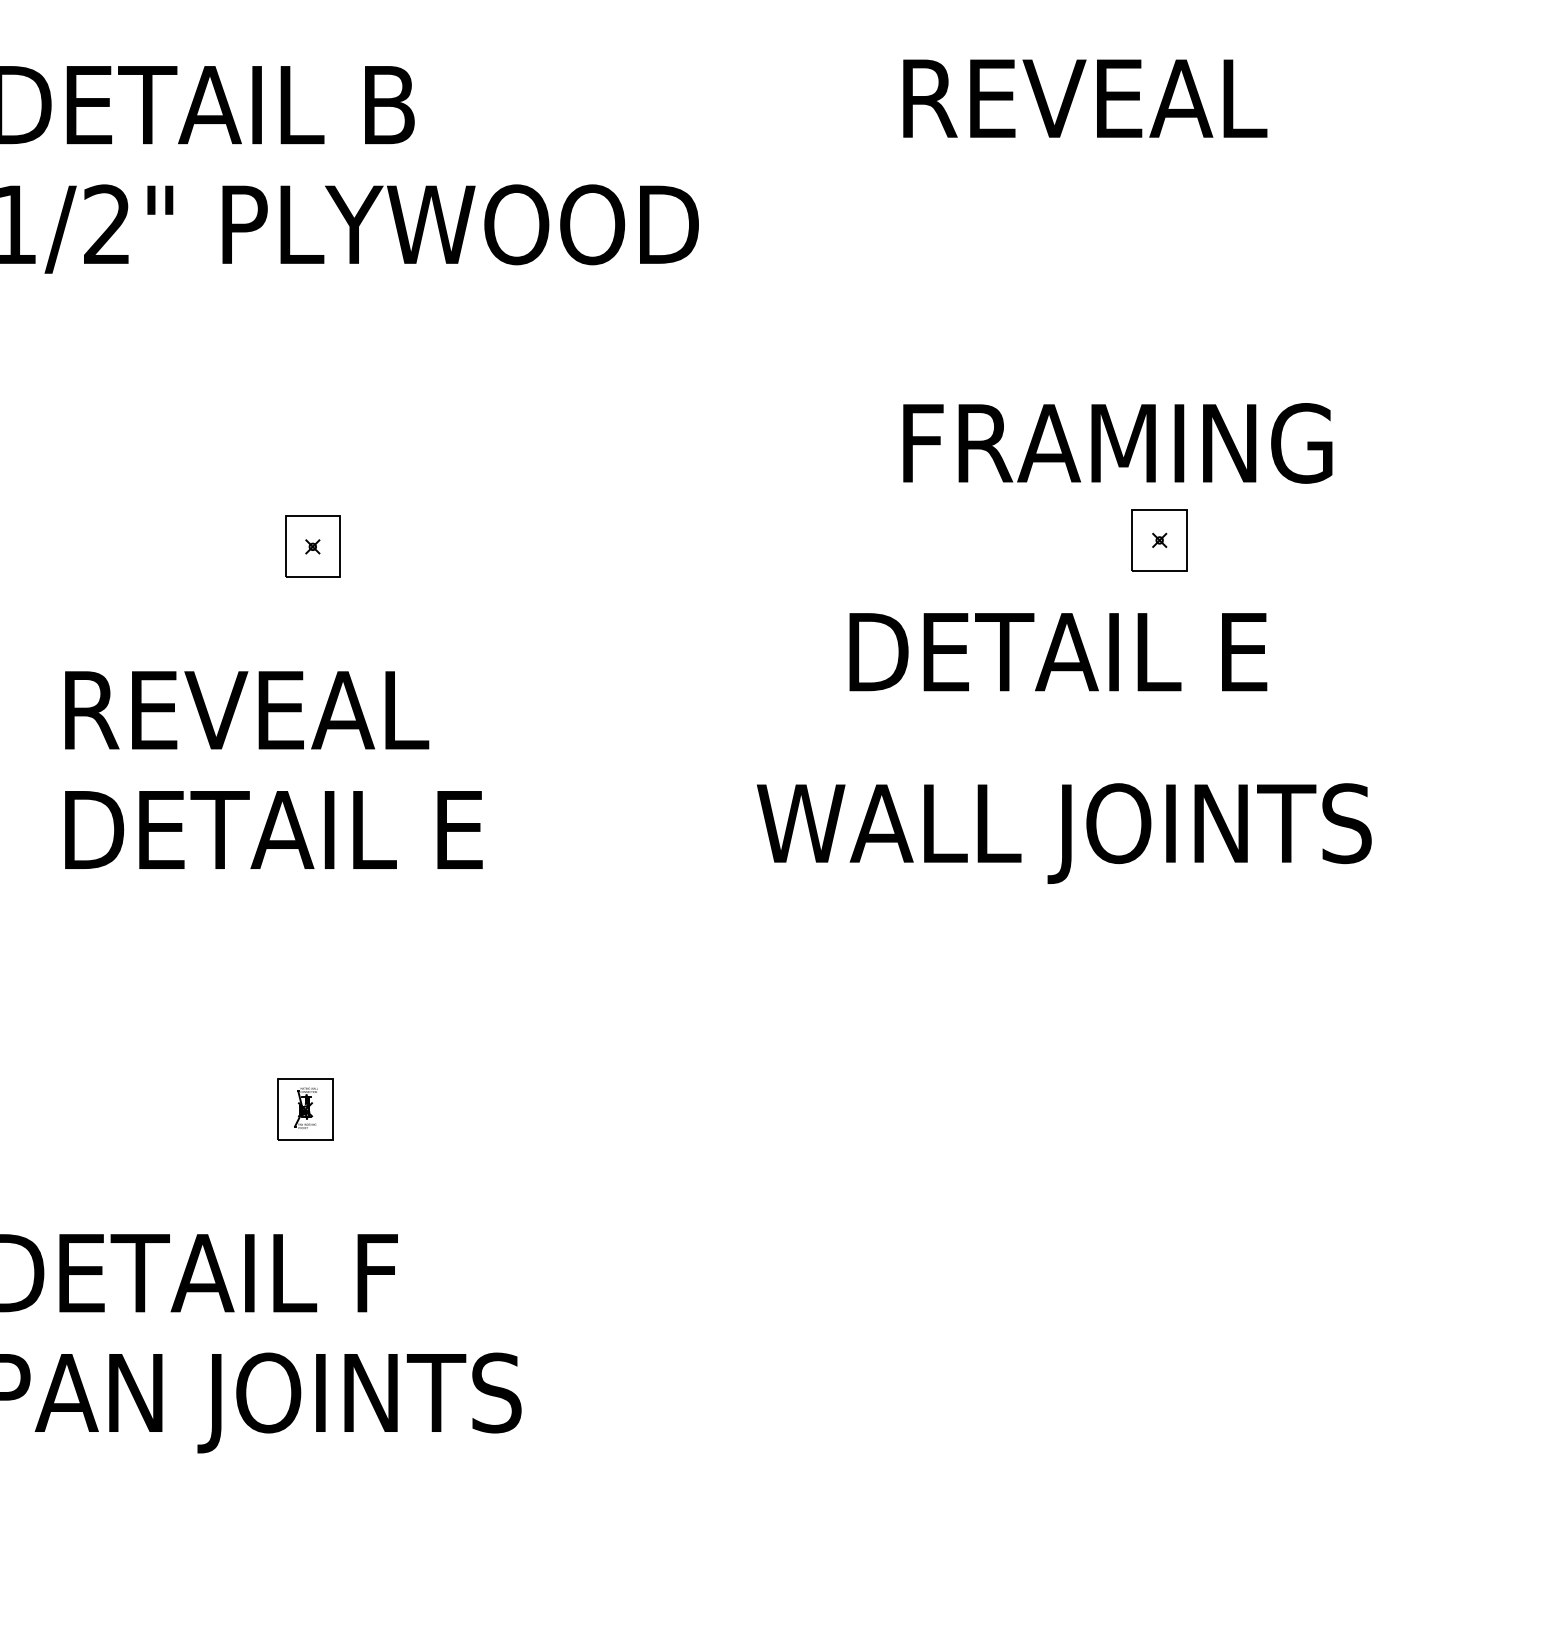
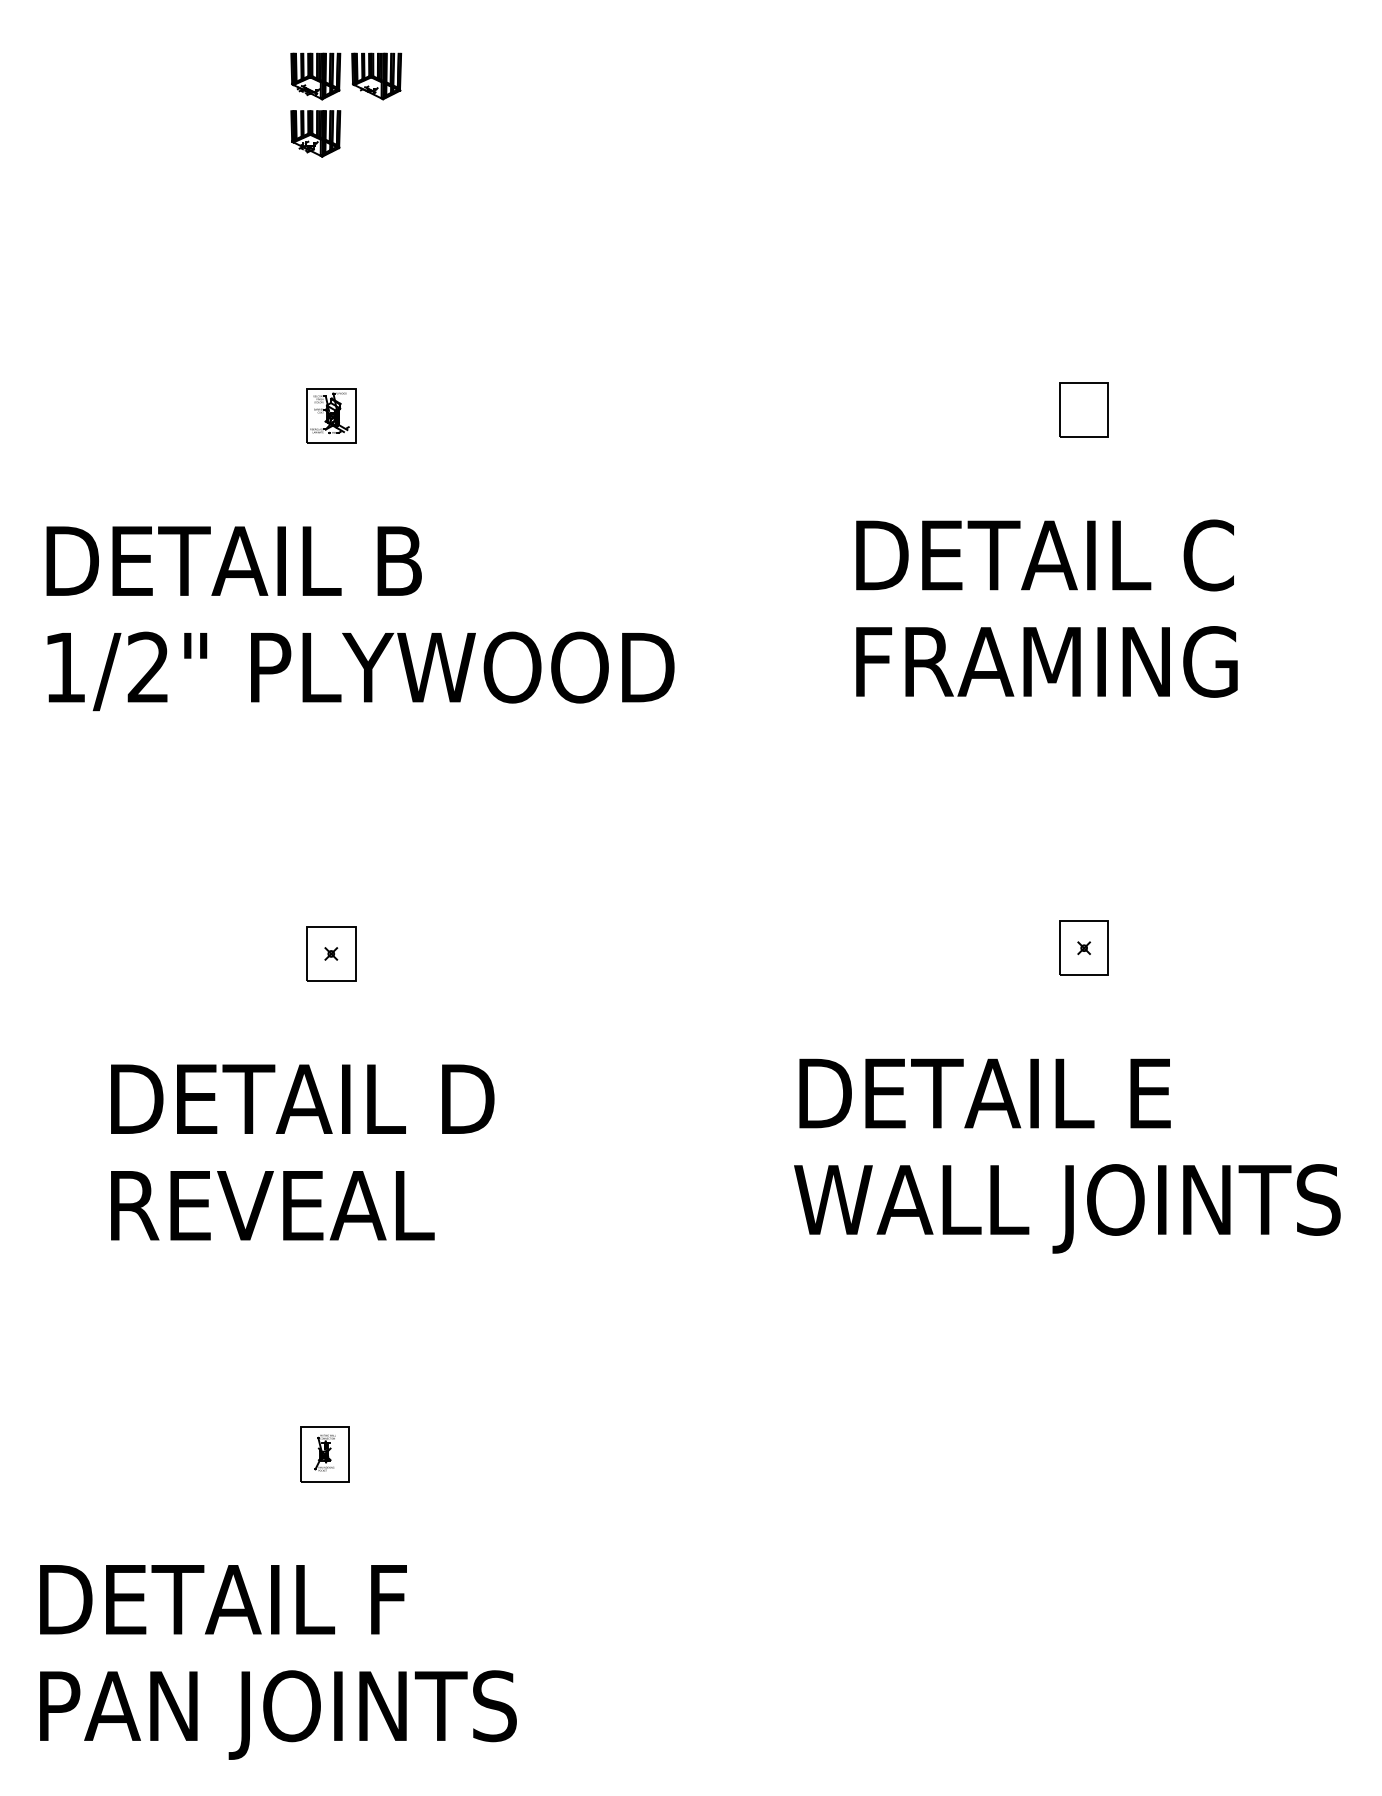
text: (1119, 98) -> (1048, 555), REVEAL -> DETAIL C
text: (1117, 442) -> (1046, 661), moved
text: (1057, 652) -> (984, 1093), moved
text: (284, 709) -> (306, 1098), REVEAL -> DETAIL D
text: (278, 829) -> (300, 1205), DETAIL E -> REVEAL
text: (1064, 833) -> (1067, 1208), moved

